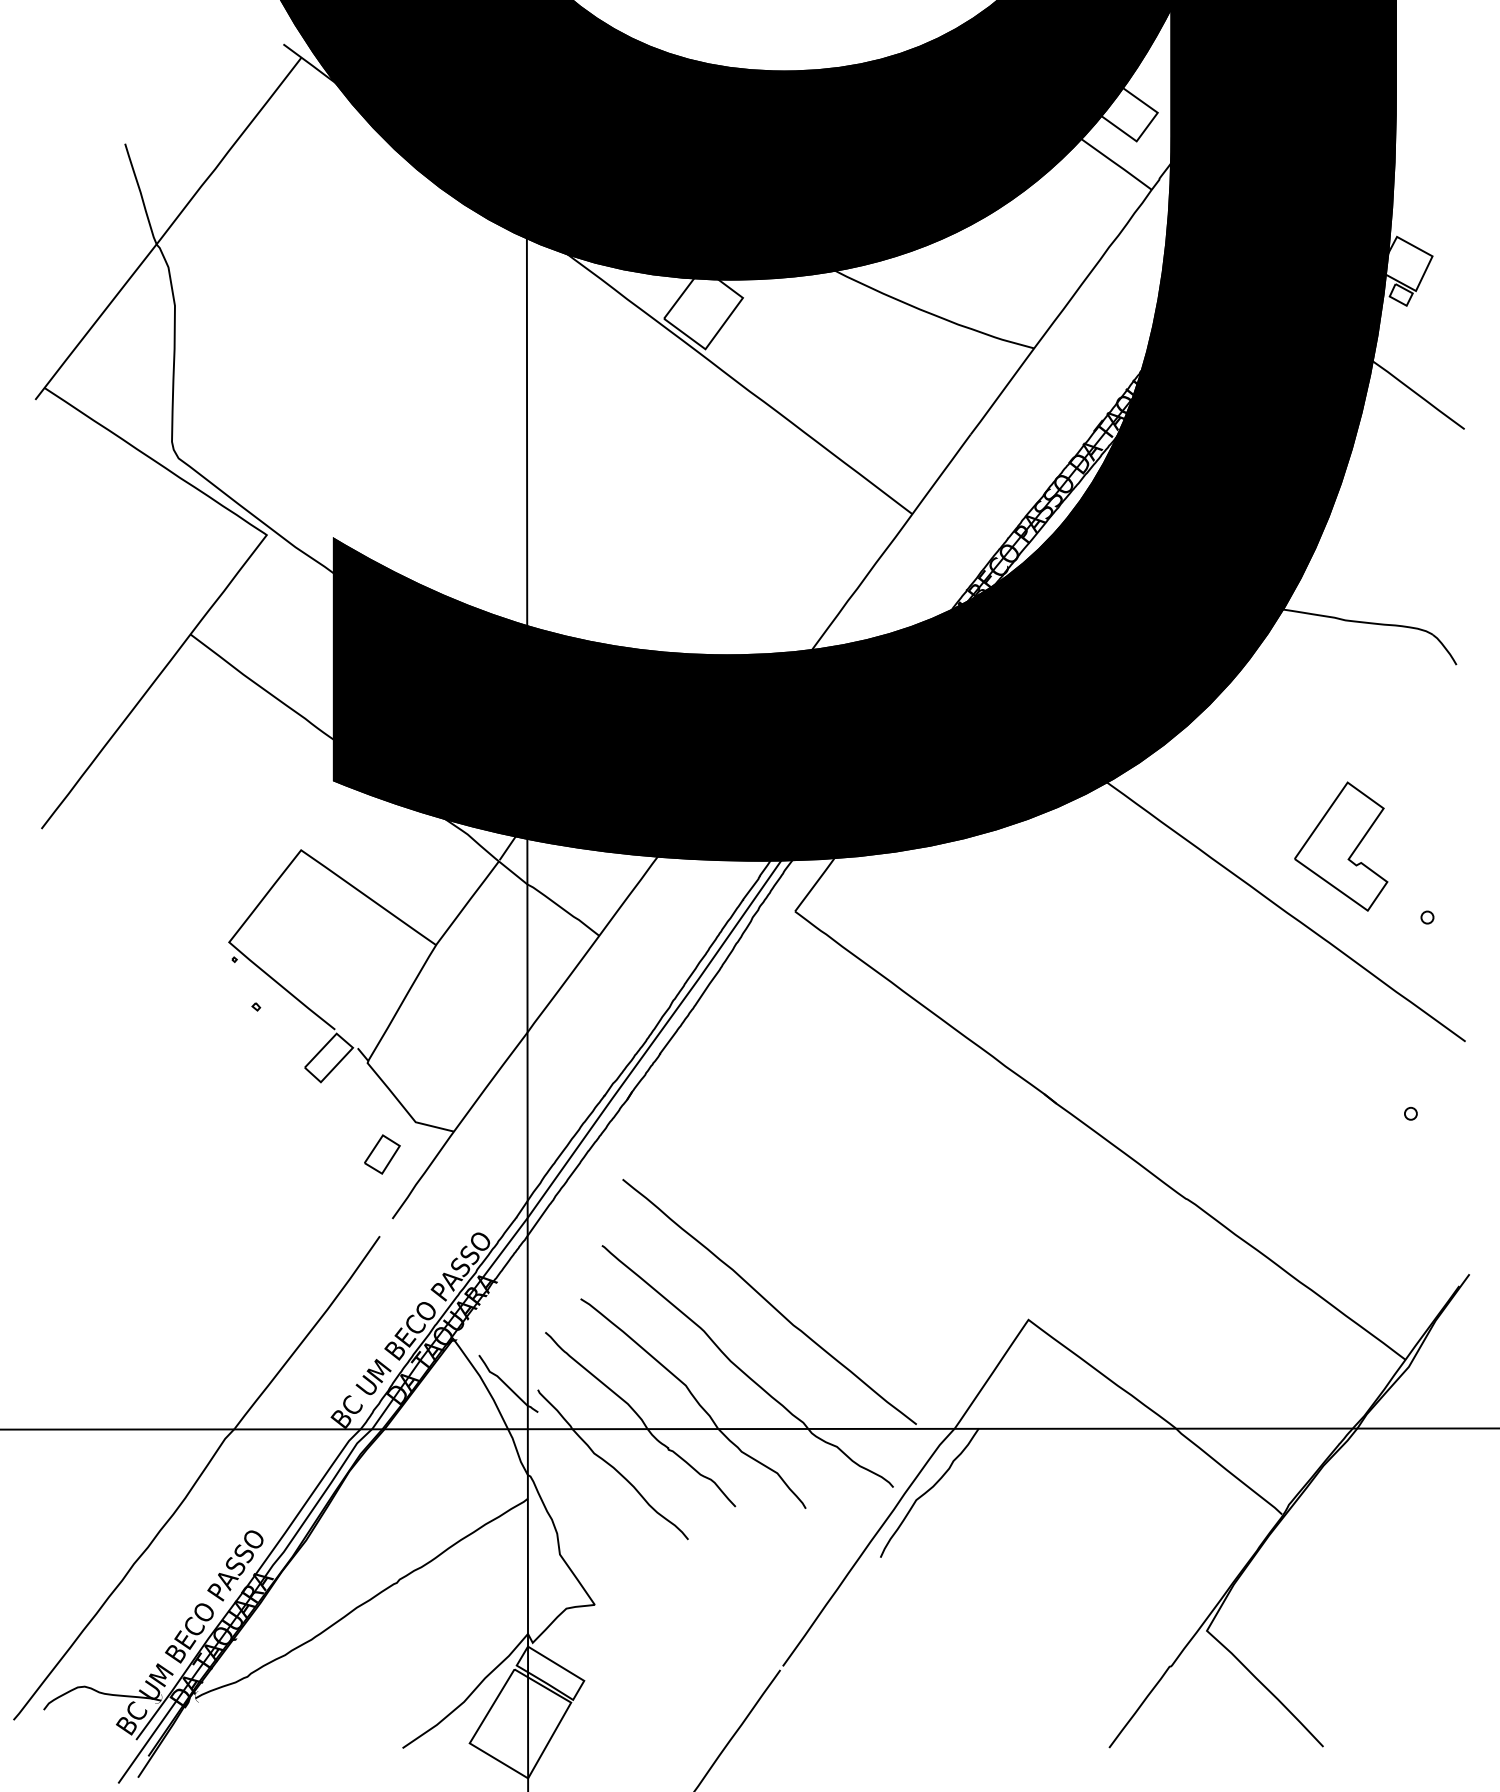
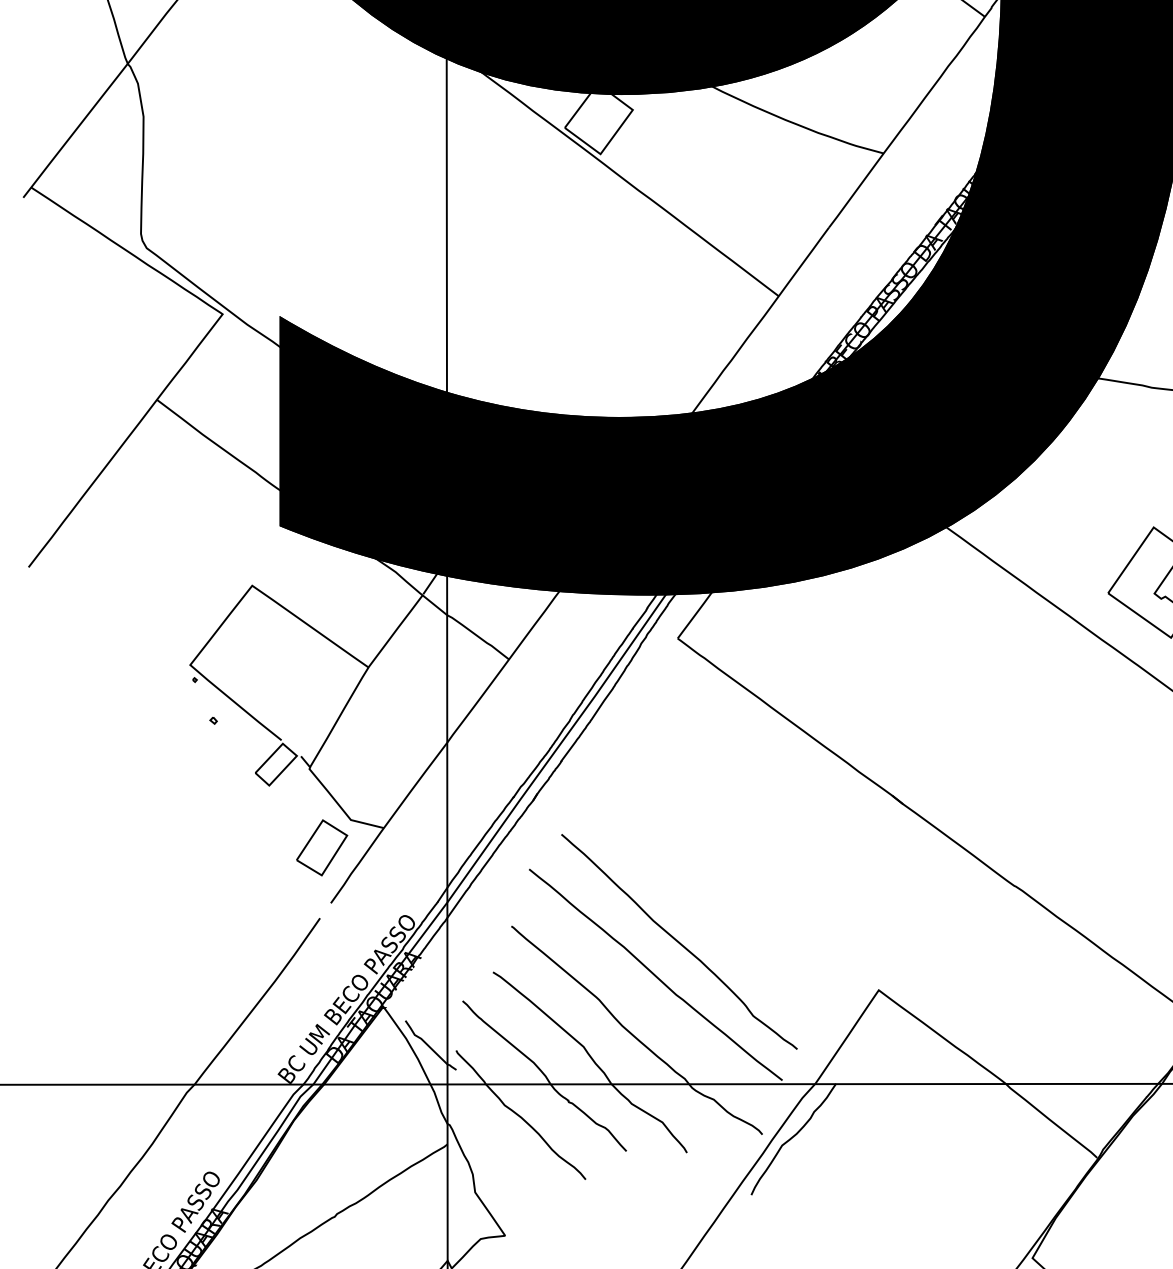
part: (382, 1154) -> (322, 847), size x1.67
curve: (796, 1263) -> (678, 941), added

